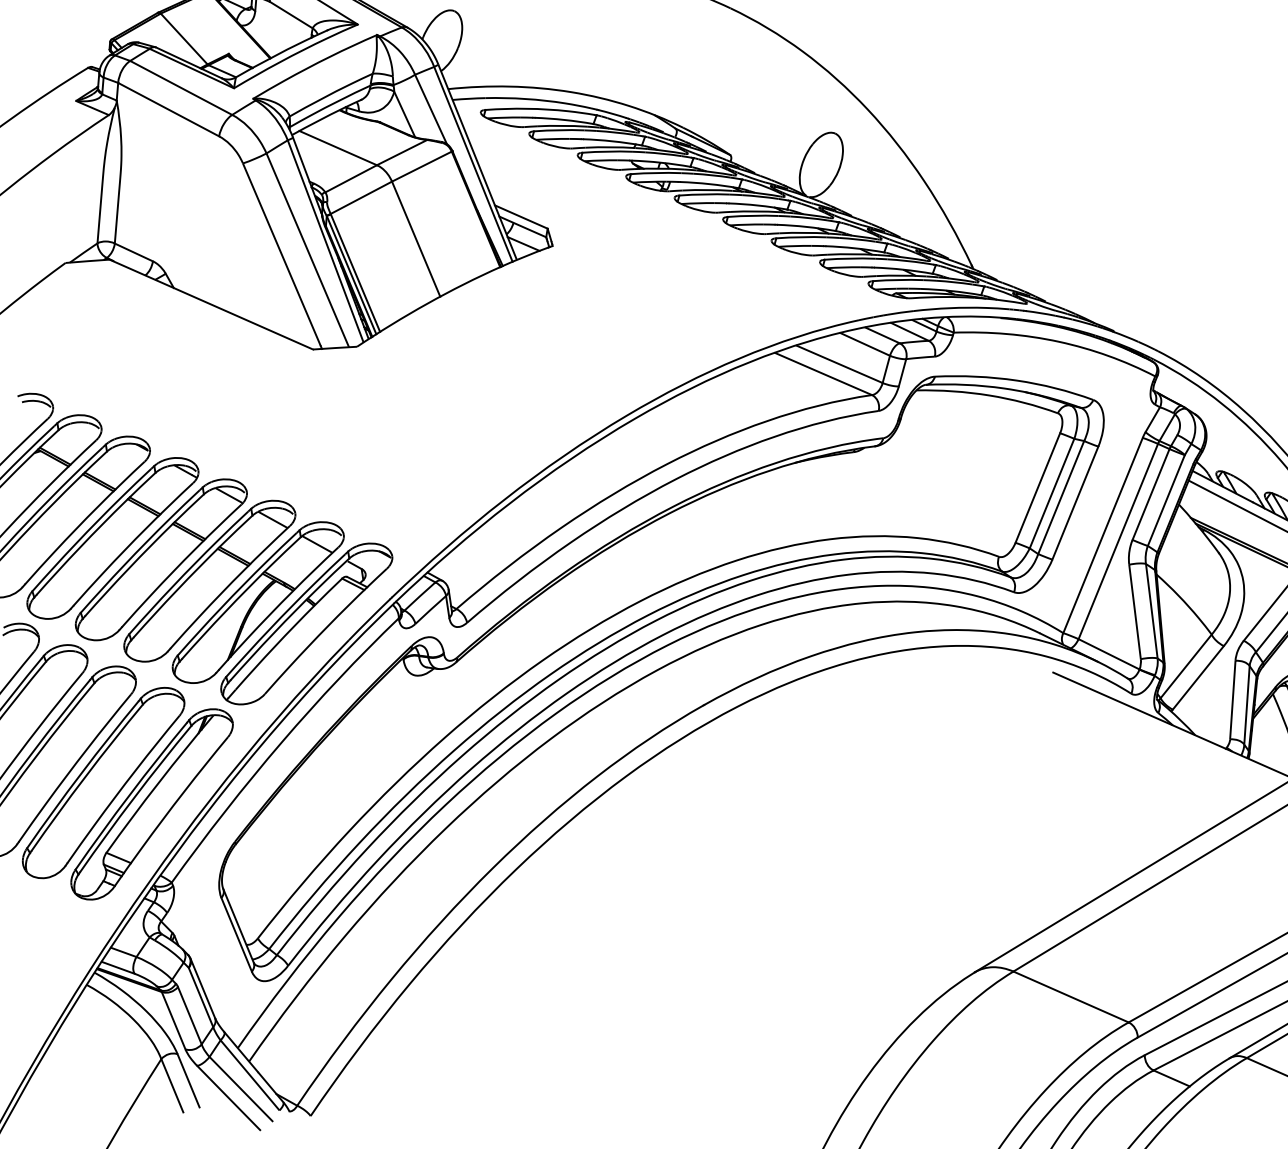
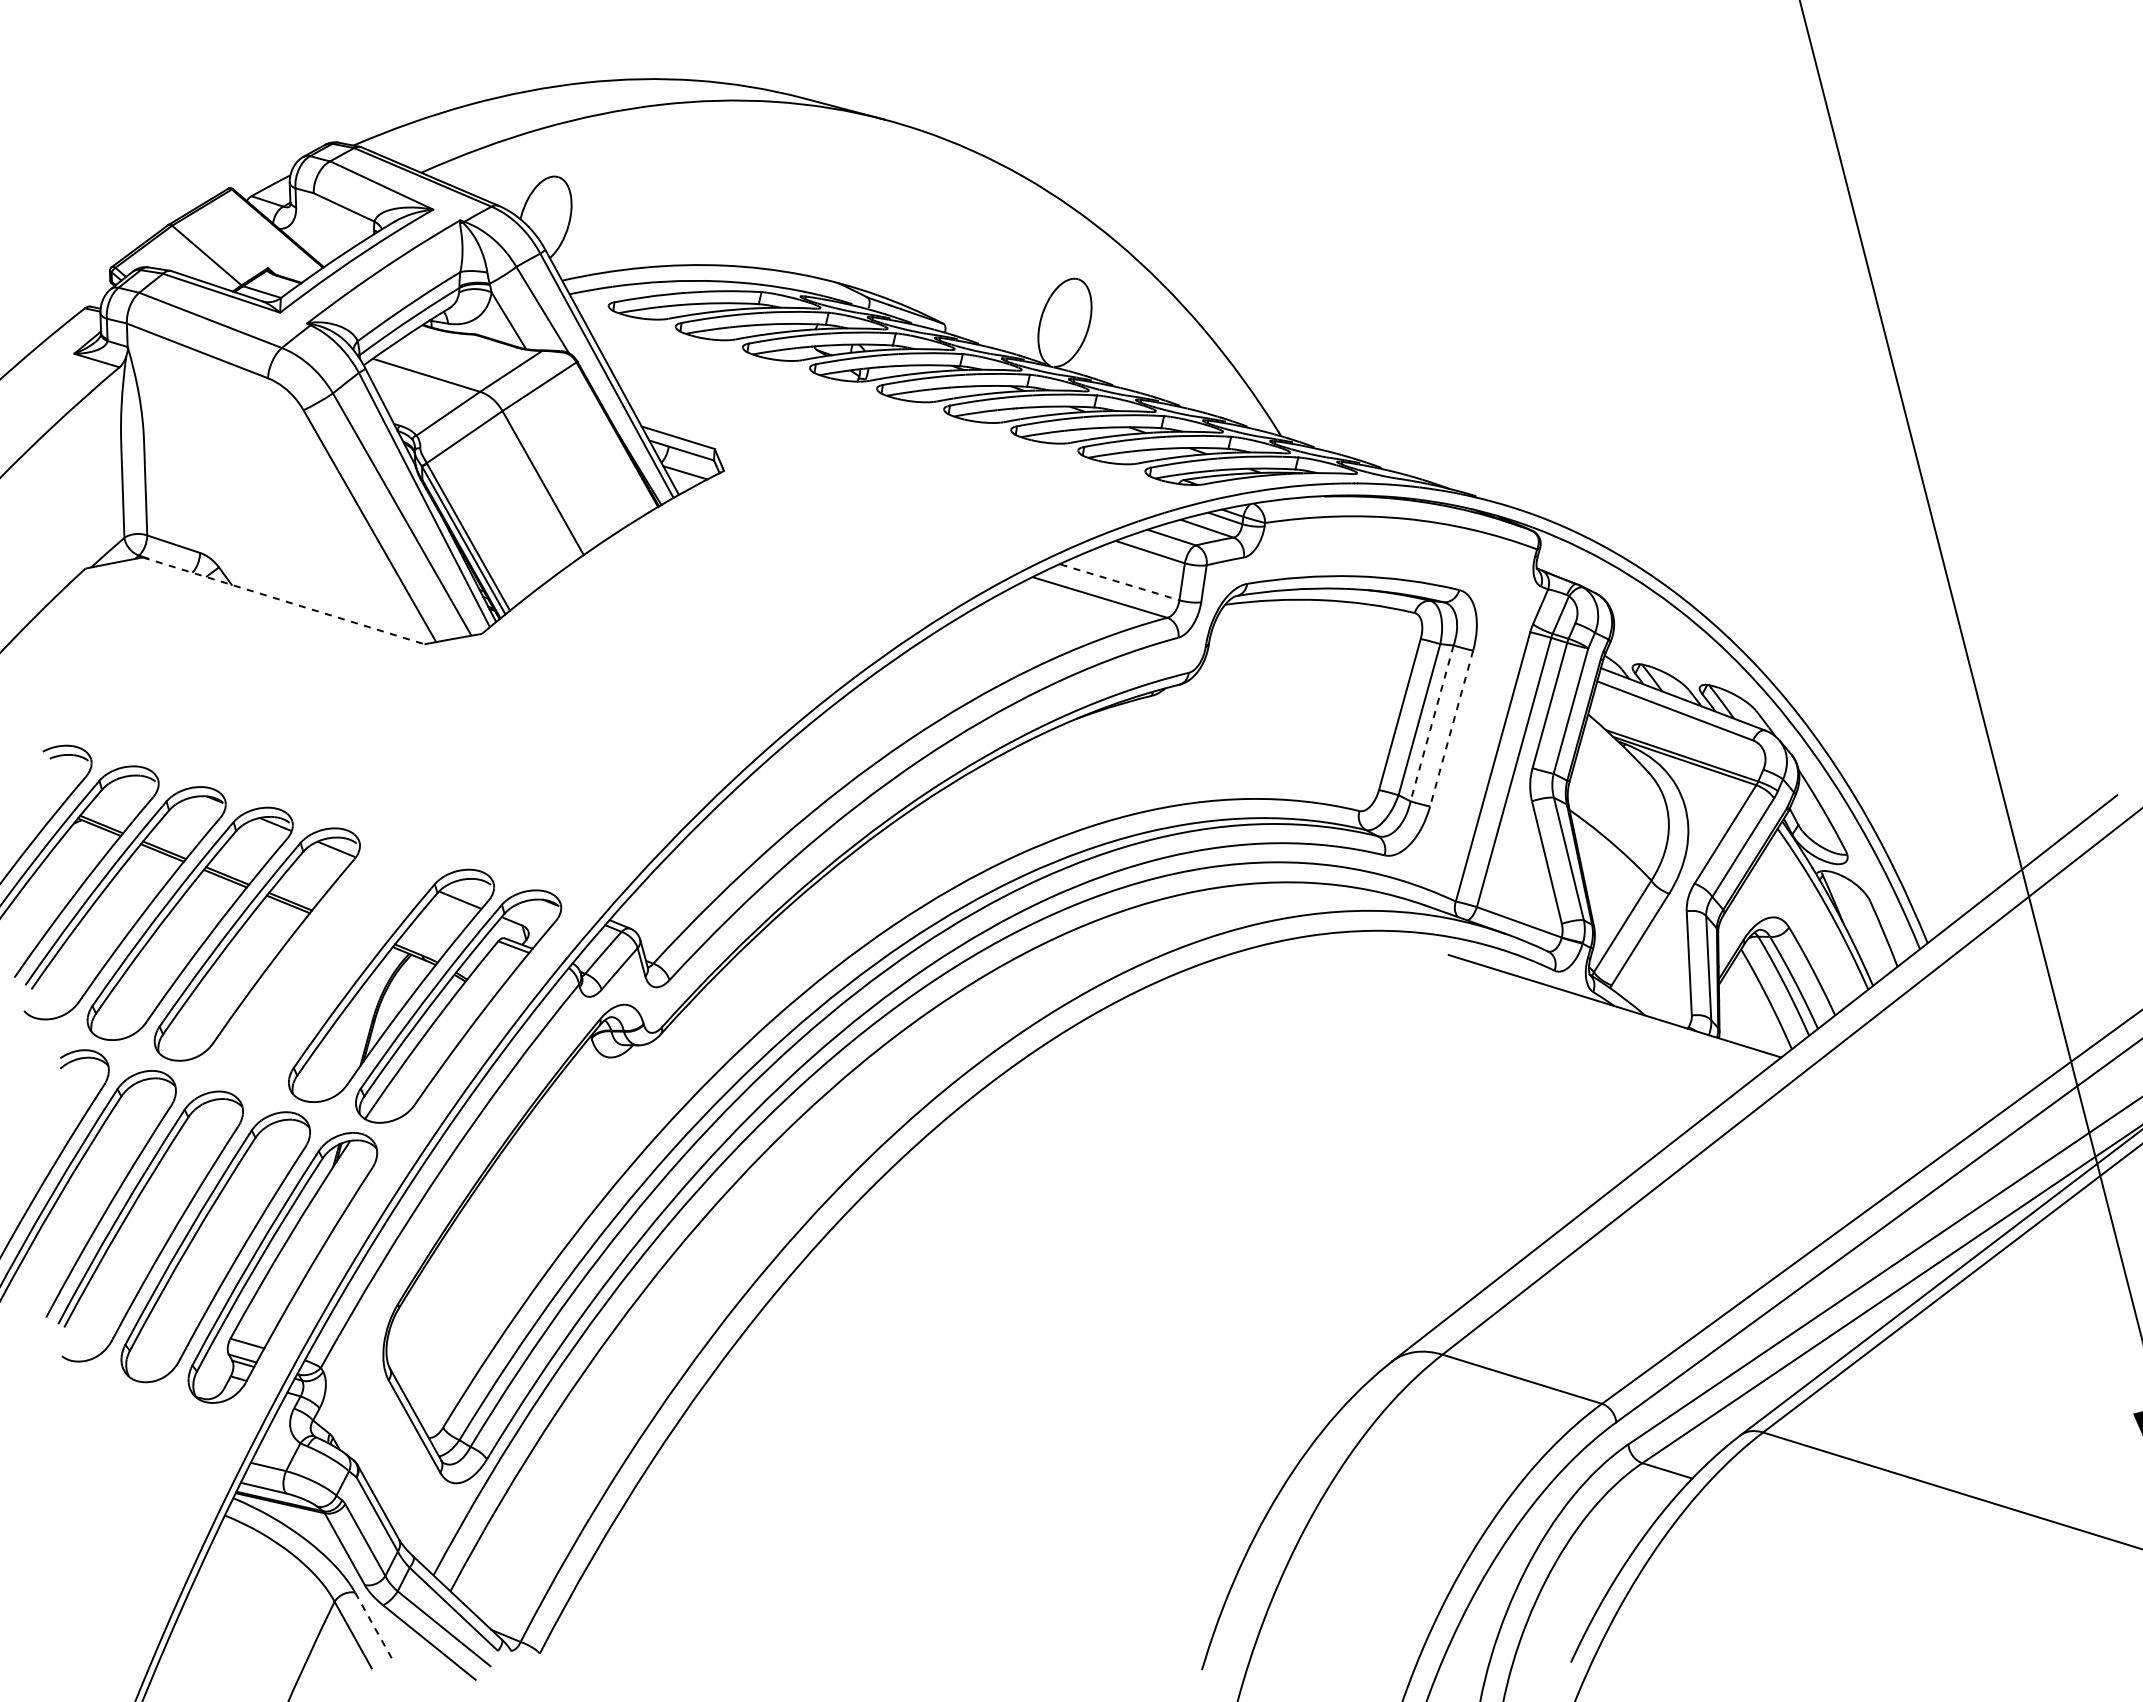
line: (211, 305) -> (284, 601), solid -> dashed
line: (840, 364) -> (1120, 582), solid -> dashed
line: (1061, 497) -> (1432, 723), solid -> dashed
line: (1075, 503) -> (1451, 728), solid -> dashed
part: (209, 581) -> (323, 965), removed
line: (189, 1081) -> (374, 1626), solid -> dashed

